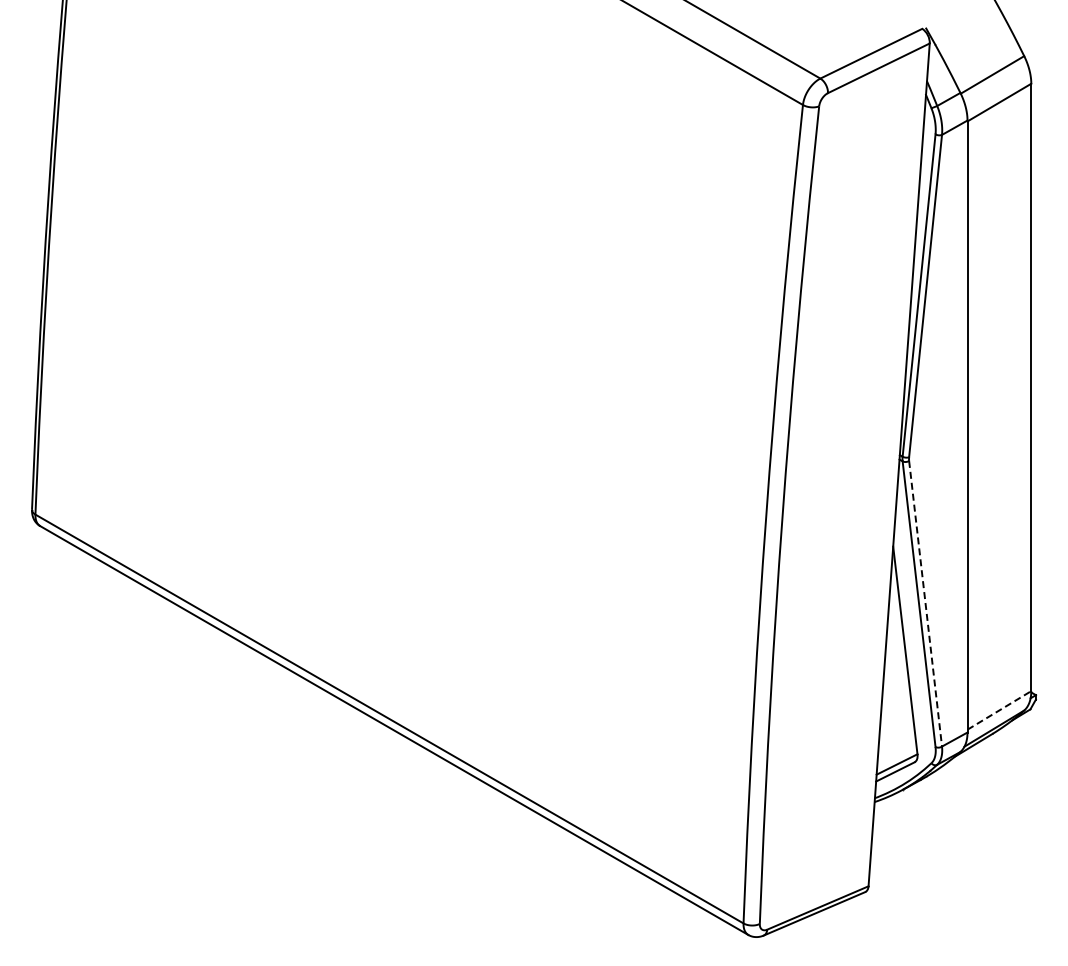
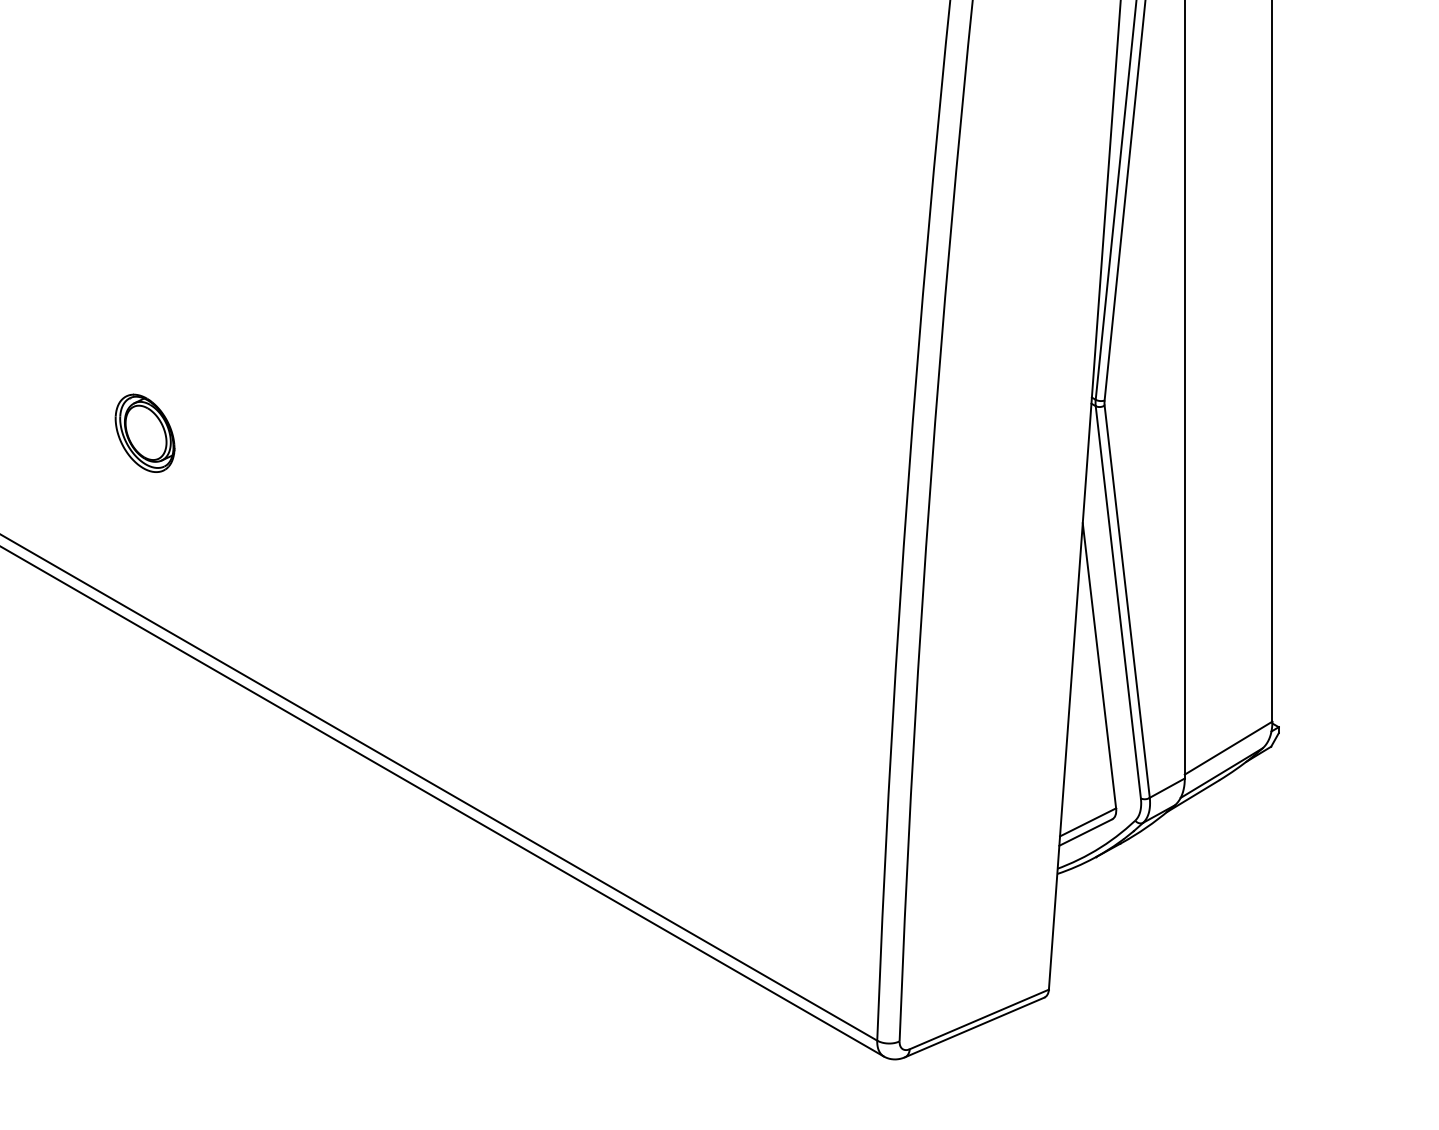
part: (210, 481) -> (145, 433), added
line: (925, 603) -> (1127, 601), dashed -> solid
line: (999, 710) -> (1228, 748), dashed -> solid

